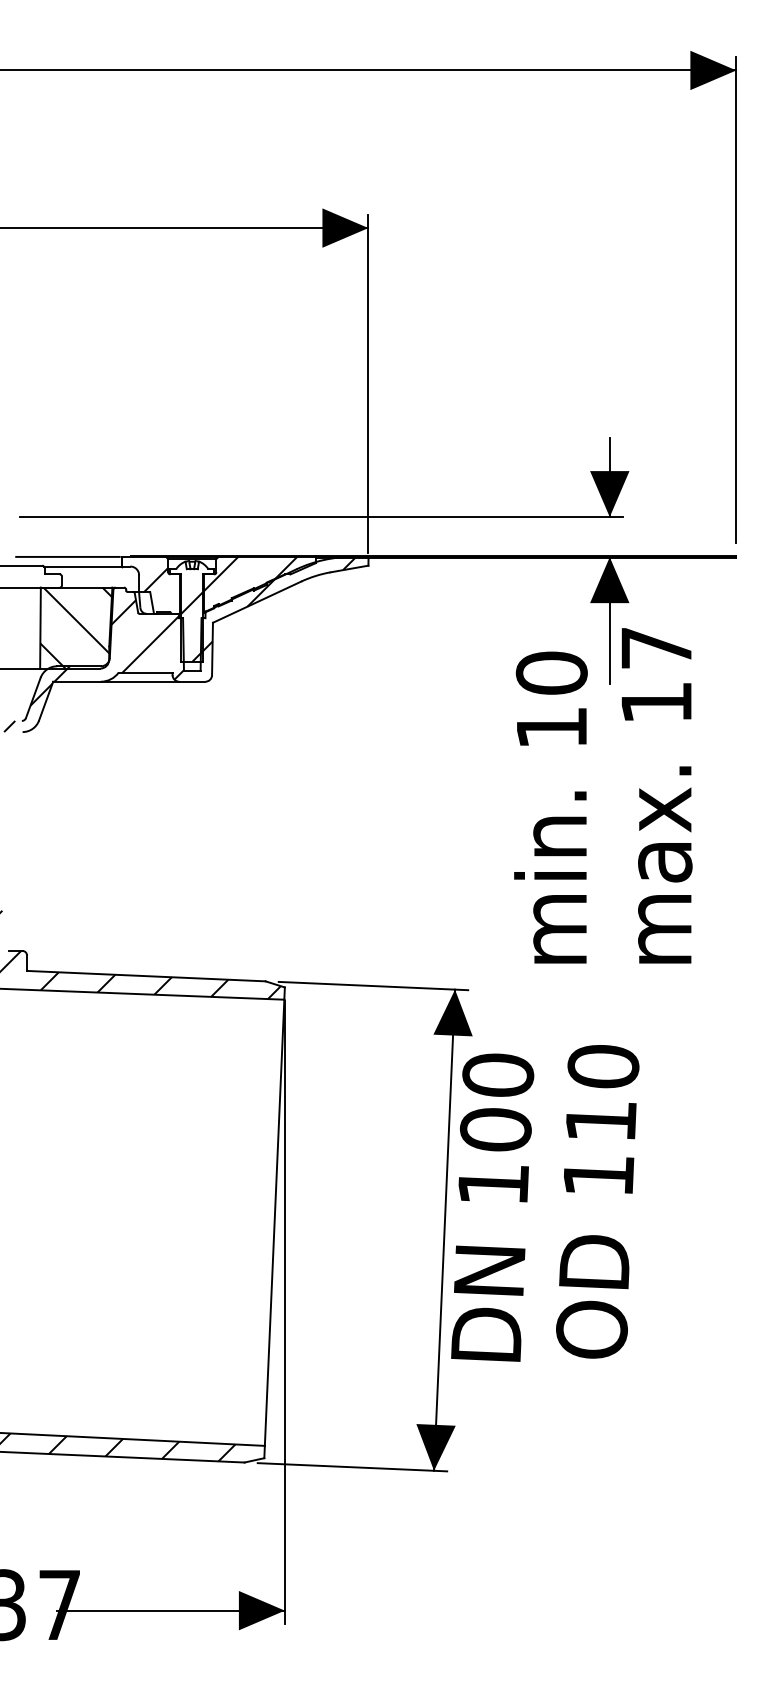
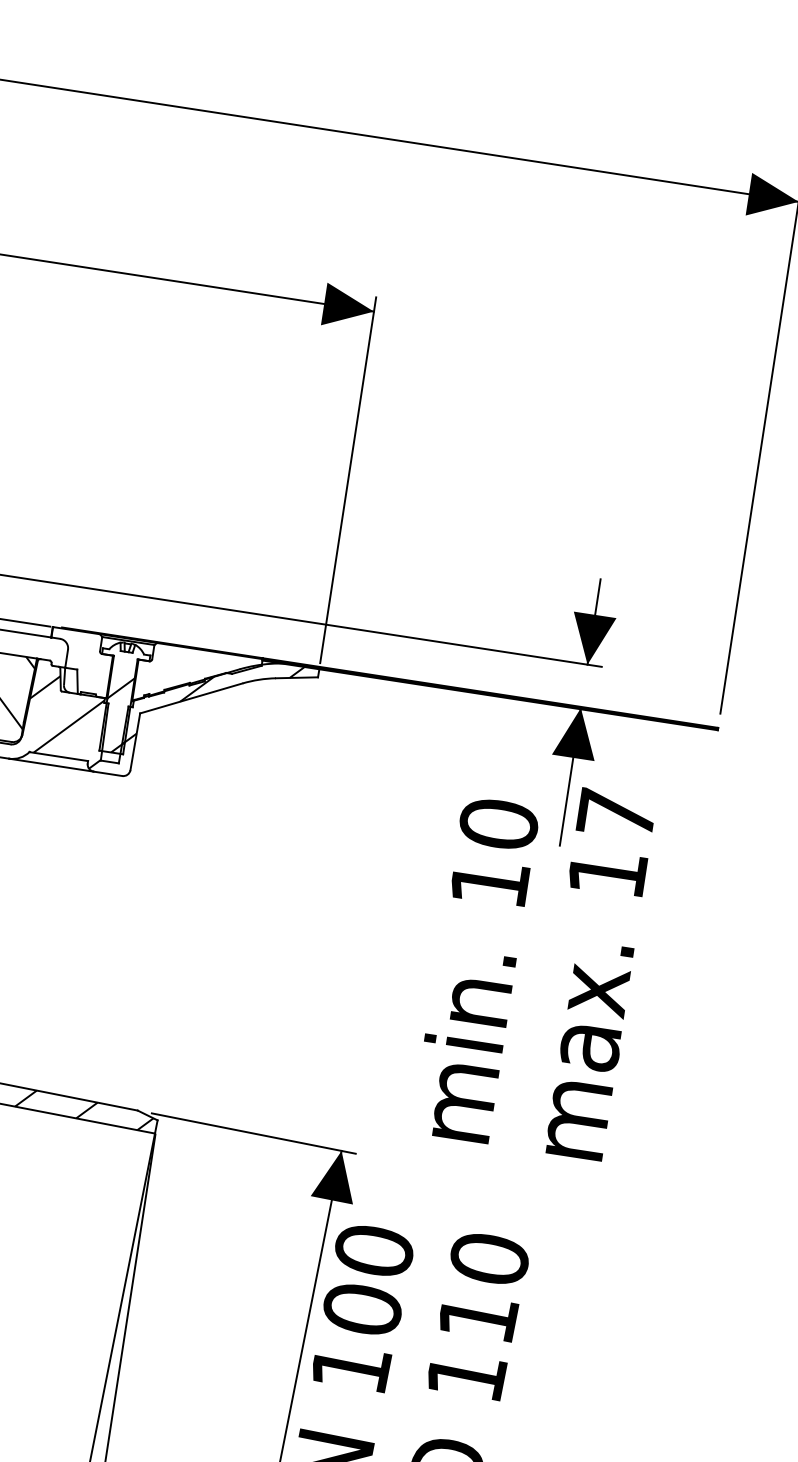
hatch: (250, 573) -> (188, 666), removed
hatch: (156, 579) -> (86, 657), removed

